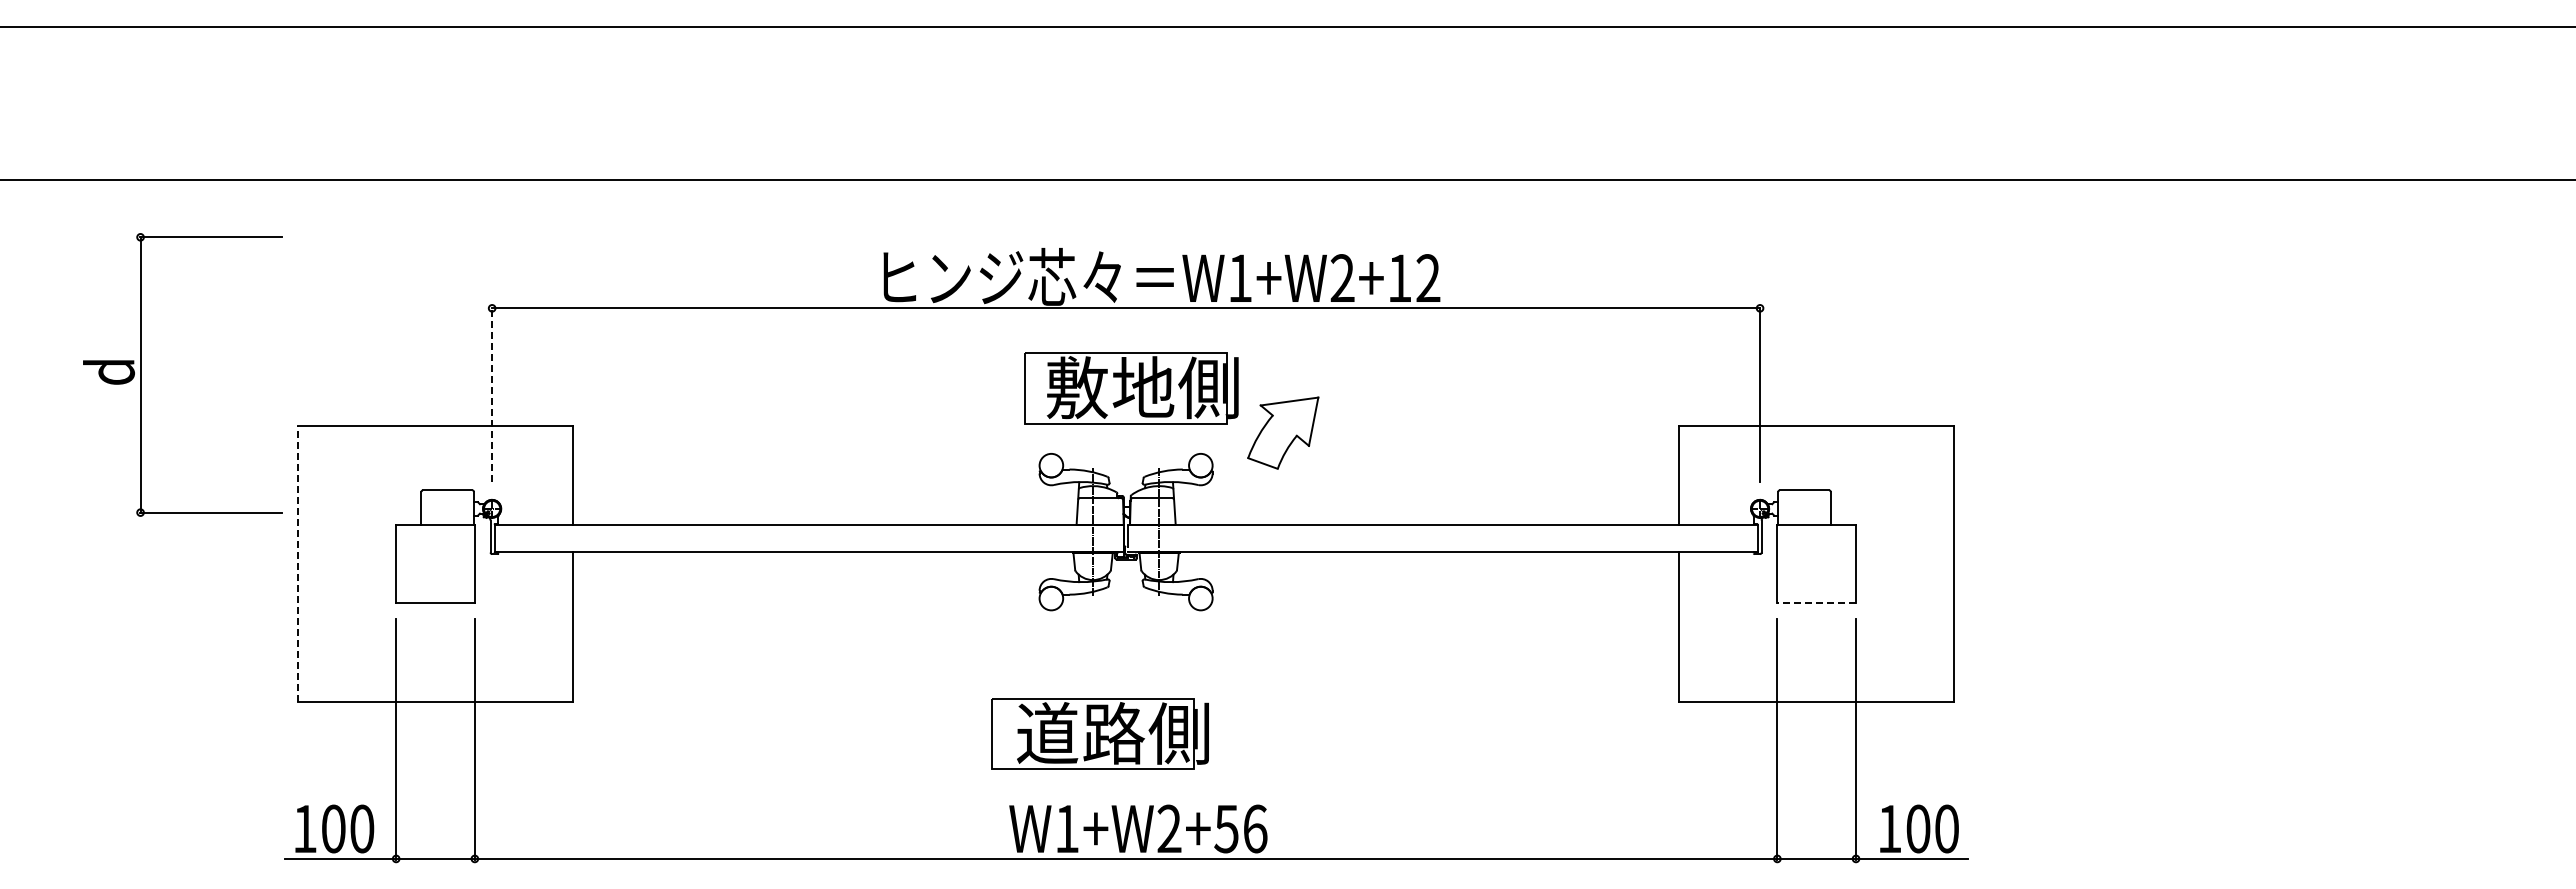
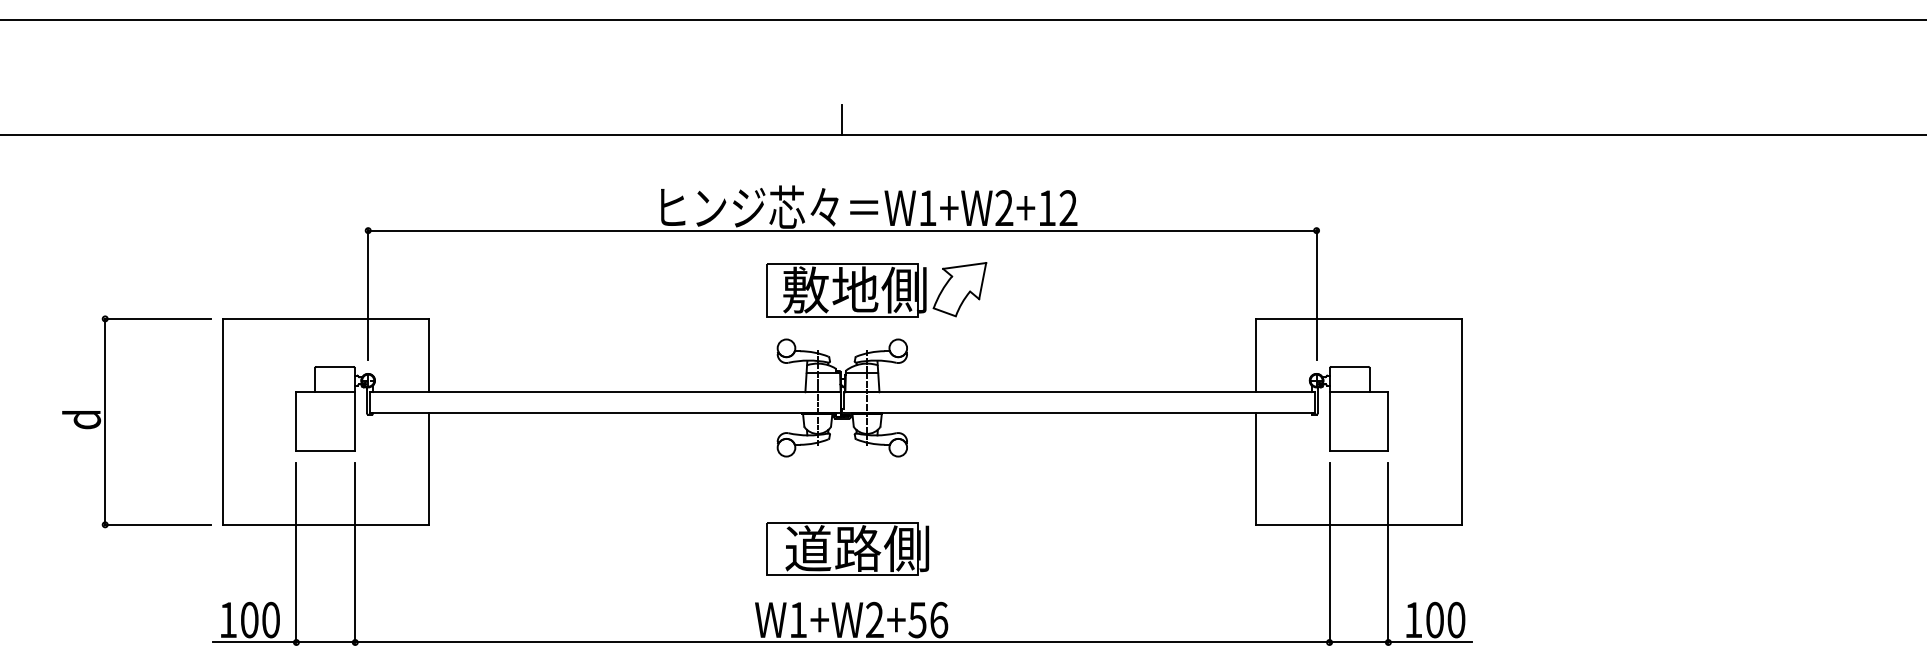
line: (1126, 160) -> (842, 120), added
part: (141, 374) -> (105, 421), moved
line: (492, 394) -> (368, 295), dashed -> solid
part: (1283, 432) -> (960, 289), moved
line: (297, 563) -> (222, 421), dashed -> solid
line: (1816, 603) -> (1358, 451), dashed -> solid
part: (1099, 733) -> (847, 548), moved

